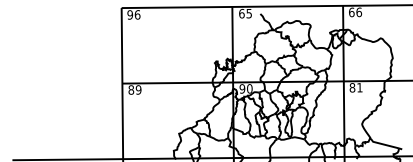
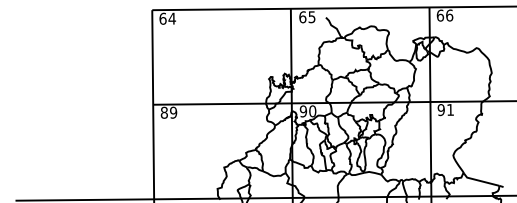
text: (133, 14) -> (167, 18), 96 -> 64
text: (351, 87) -> (440, 109), 81 -> 91

